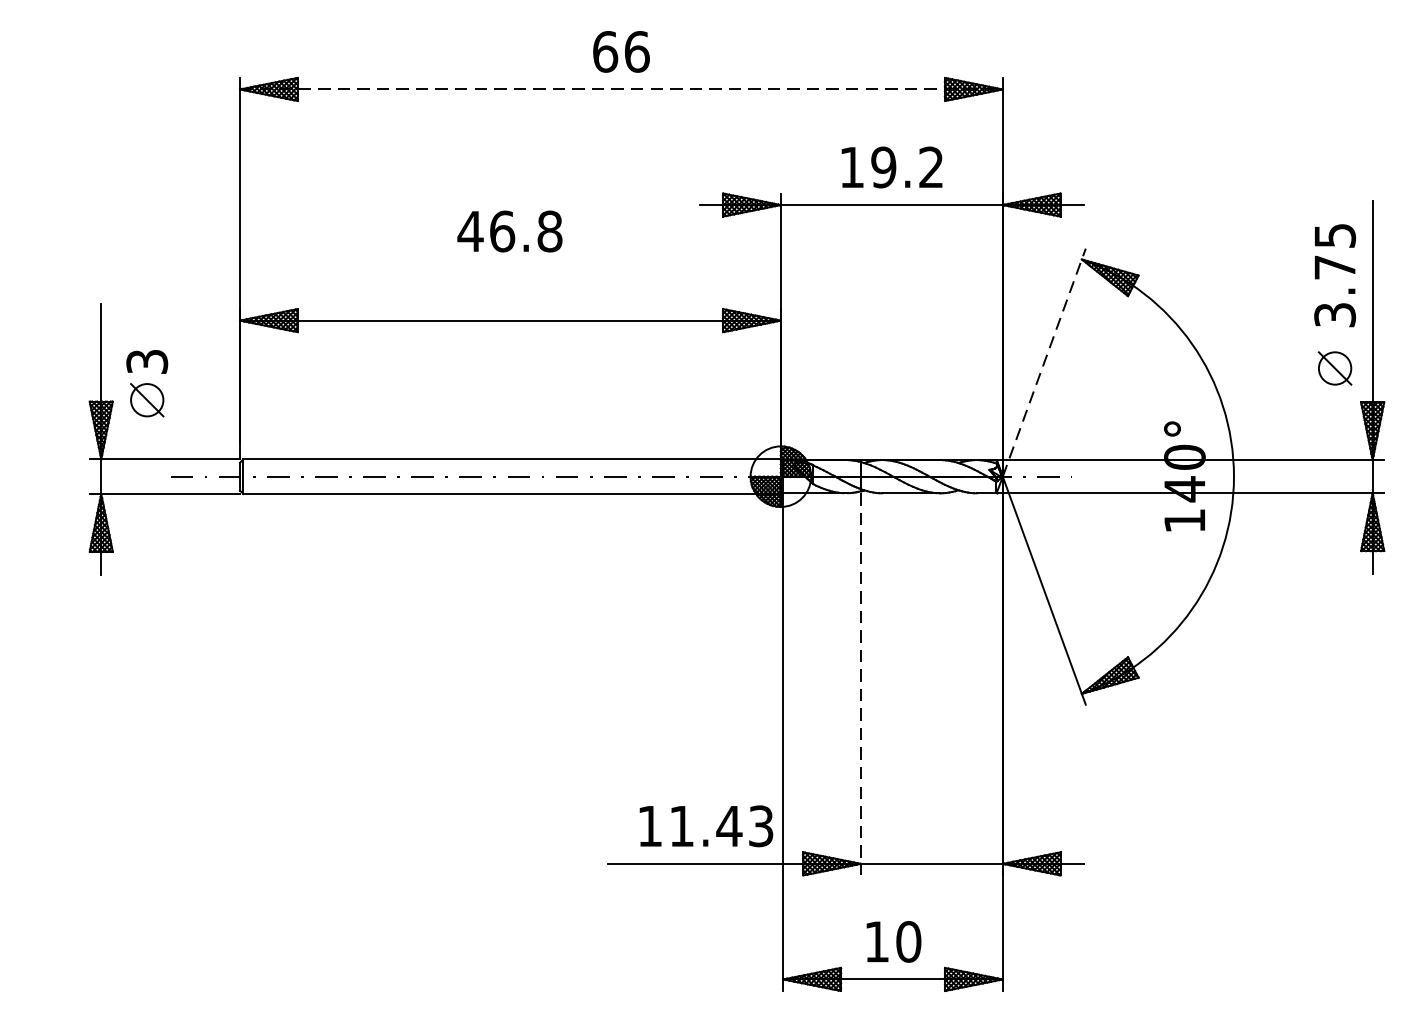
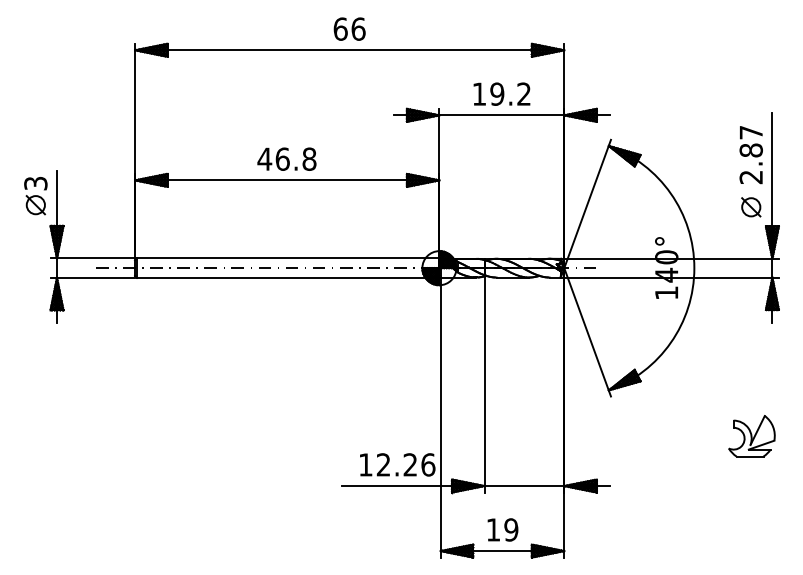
line: (621, 89) -> (349, 50), dashed -> solid
text: (509, 230) -> (286, 158), moved
text: (1333, 276) -> (750, 155), 3.75 -> 2.87
line: (1044, 361) -> (587, 203), dashed -> solid
part: (146, 384) -> (35, 196), moved
line: (861, 685) -> (484, 385), dashed -> solid
part: (1335, 775) -> (751, 436), added
text: (720, 825) -> (405, 464), 11.43 -> 12.26
text: (908, 941) -> (511, 529), 10 -> 19

